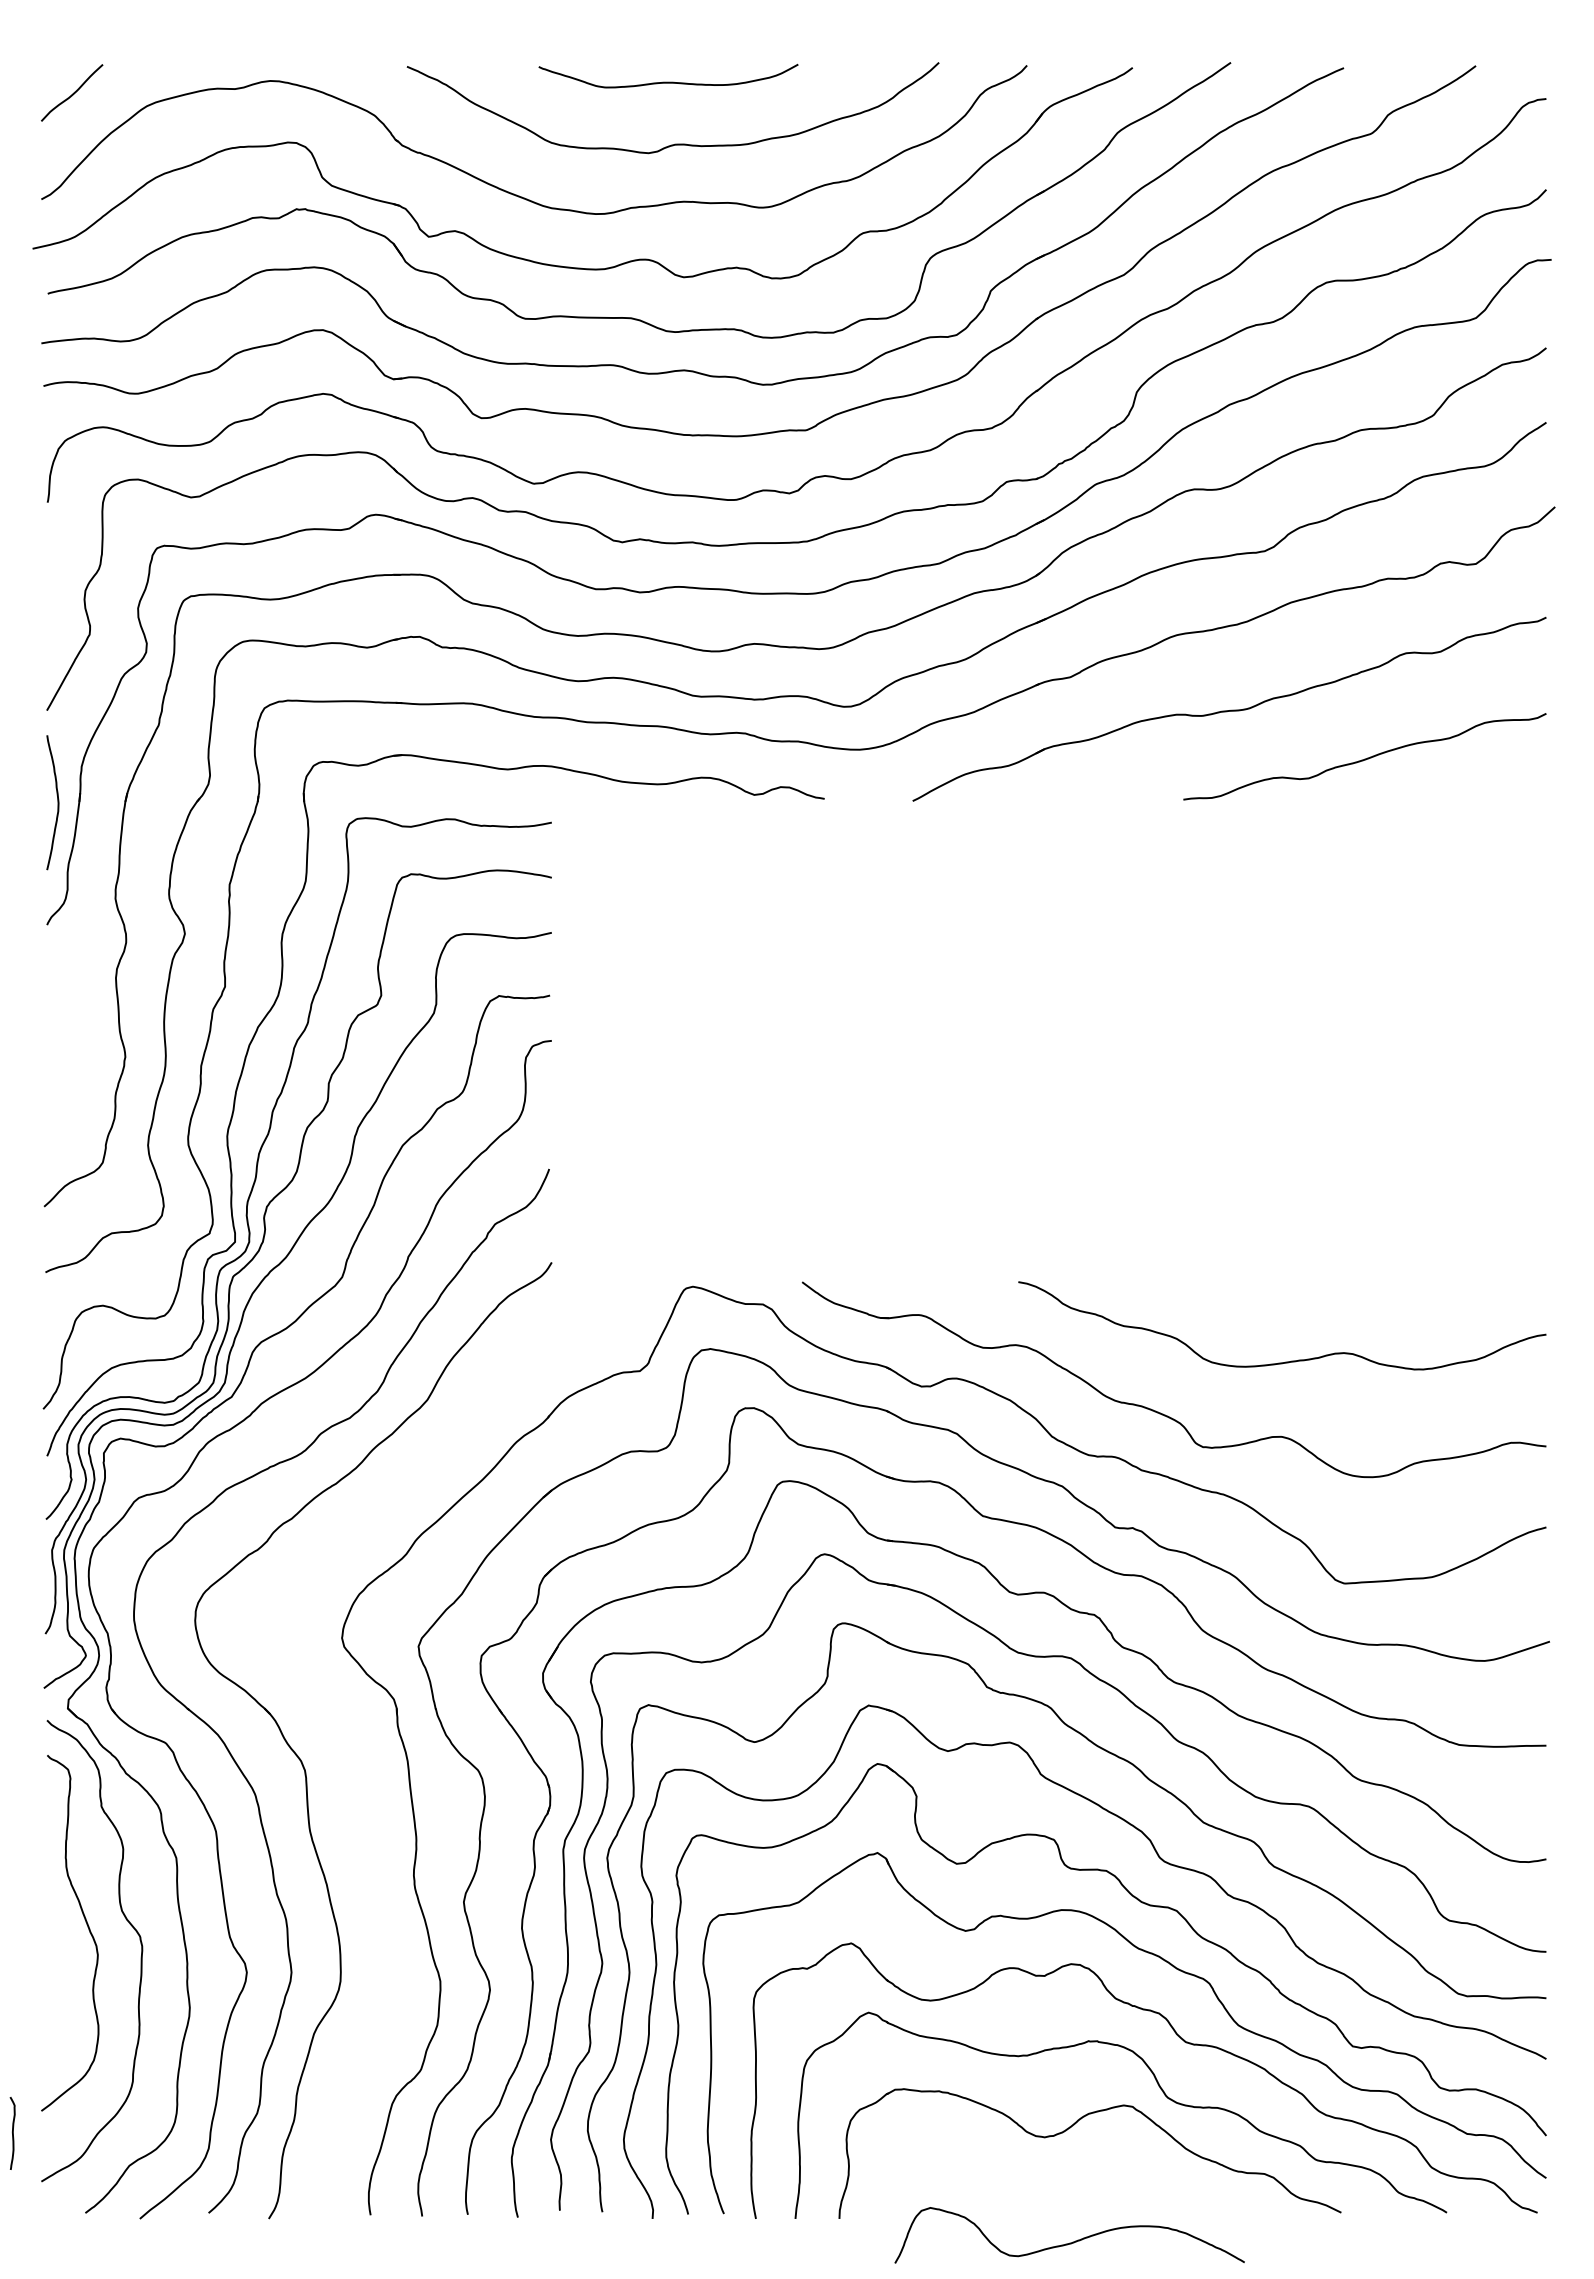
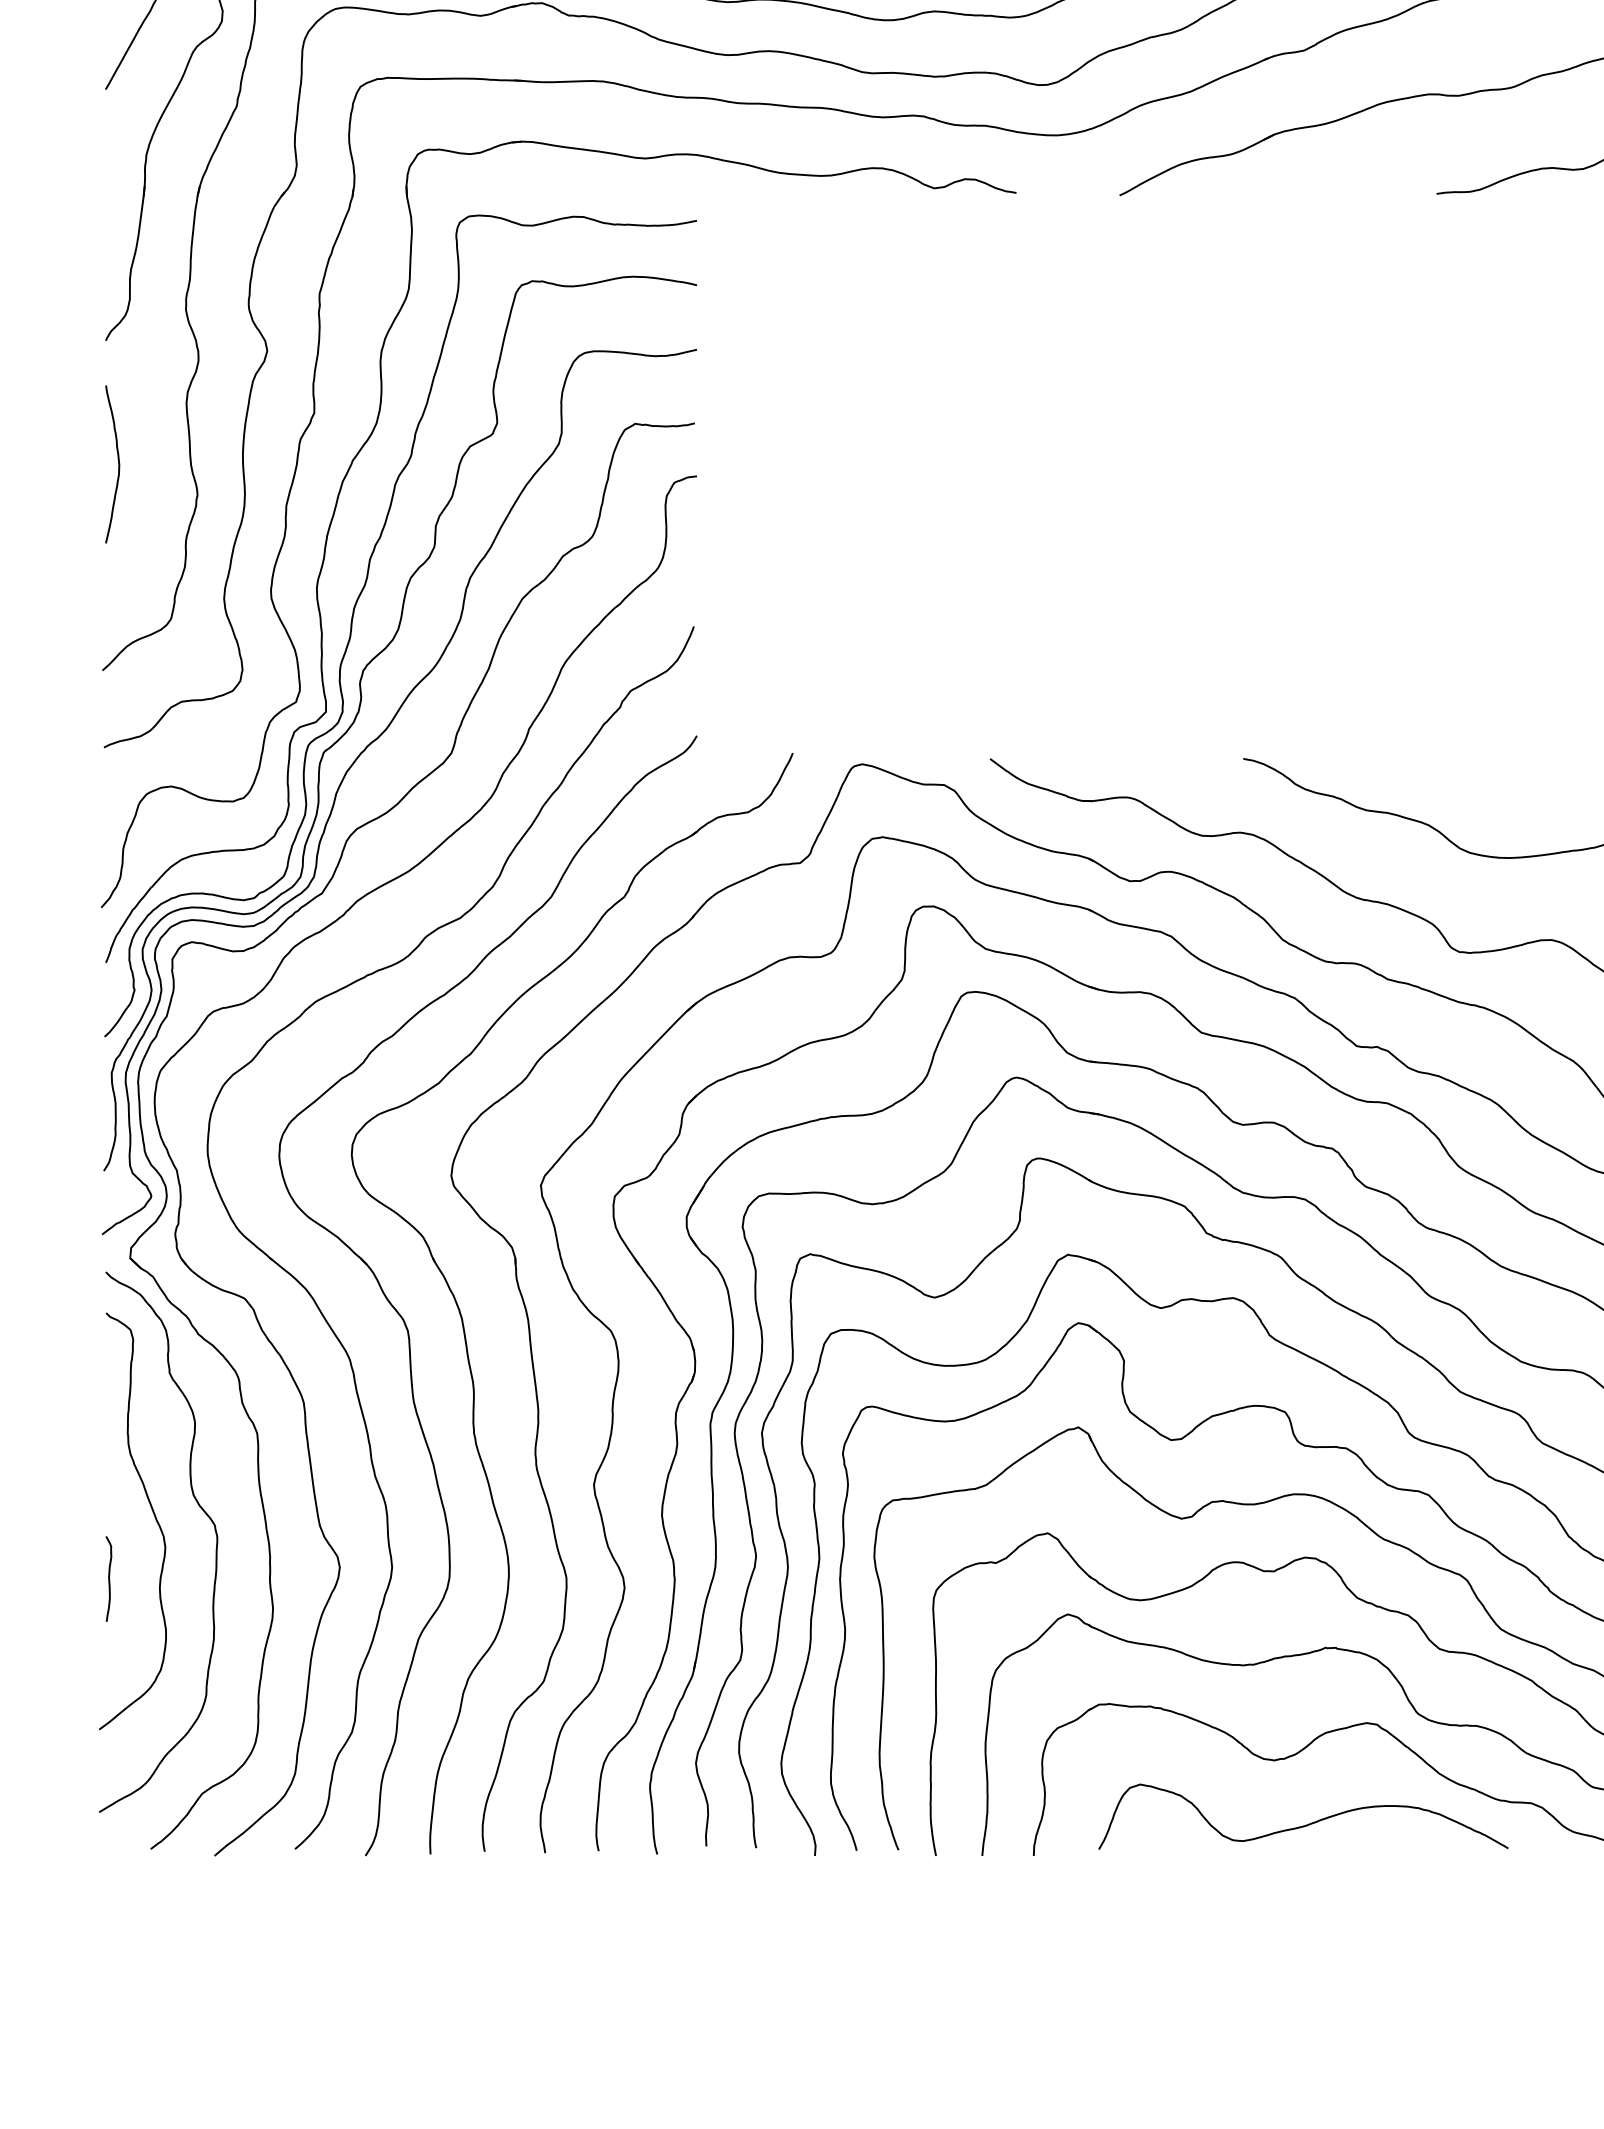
curve: (57, 802) -> (118, 464), moved
part: (352, 1760) -> (463, 1319), added
curve: (12, 2133) -> (108, 1579), moved
curve: (1072, 2241) -> (1306, 1823), moved

